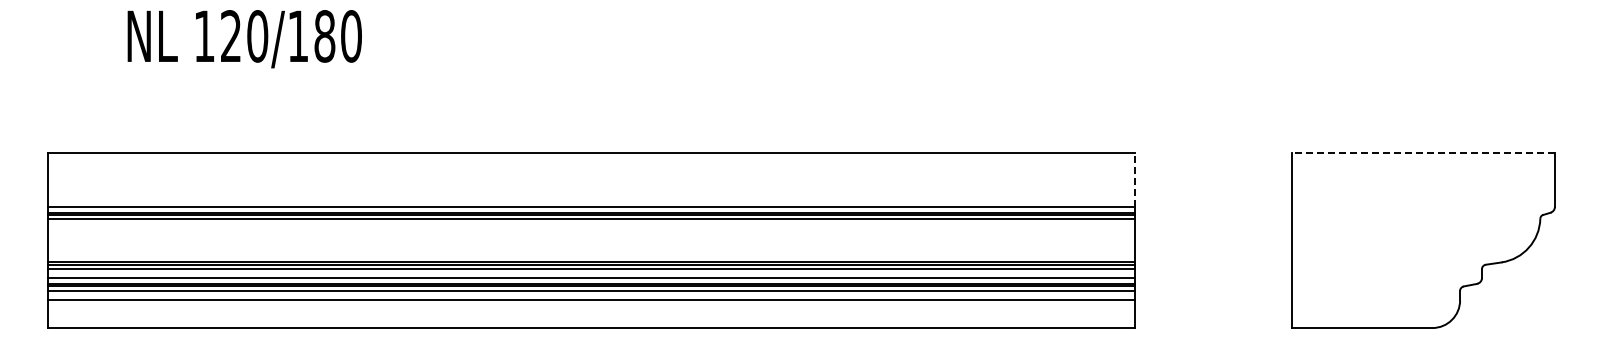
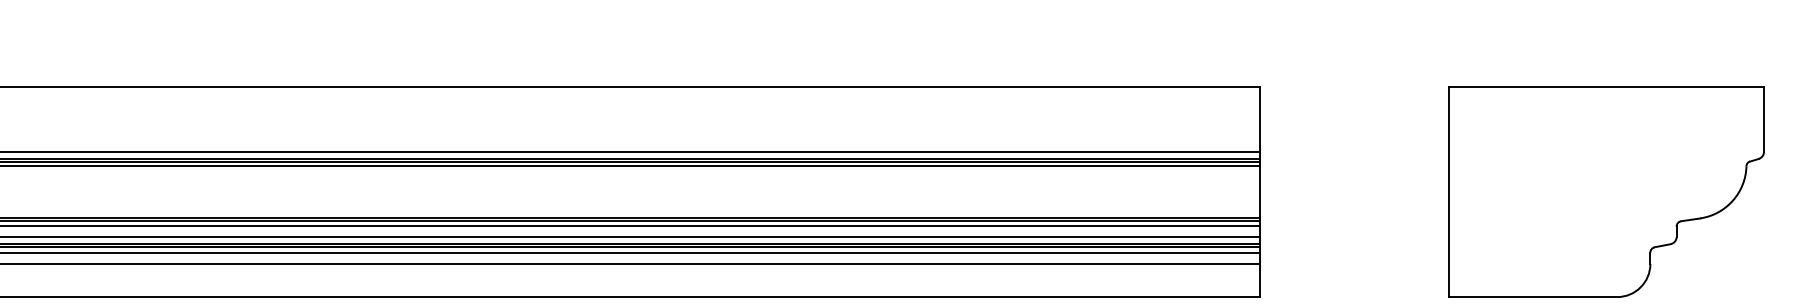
line: (1423, 153) -> (1606, 87), dashed -> solid
line: (1134, 180) -> (1260, 120), dashed -> solid

